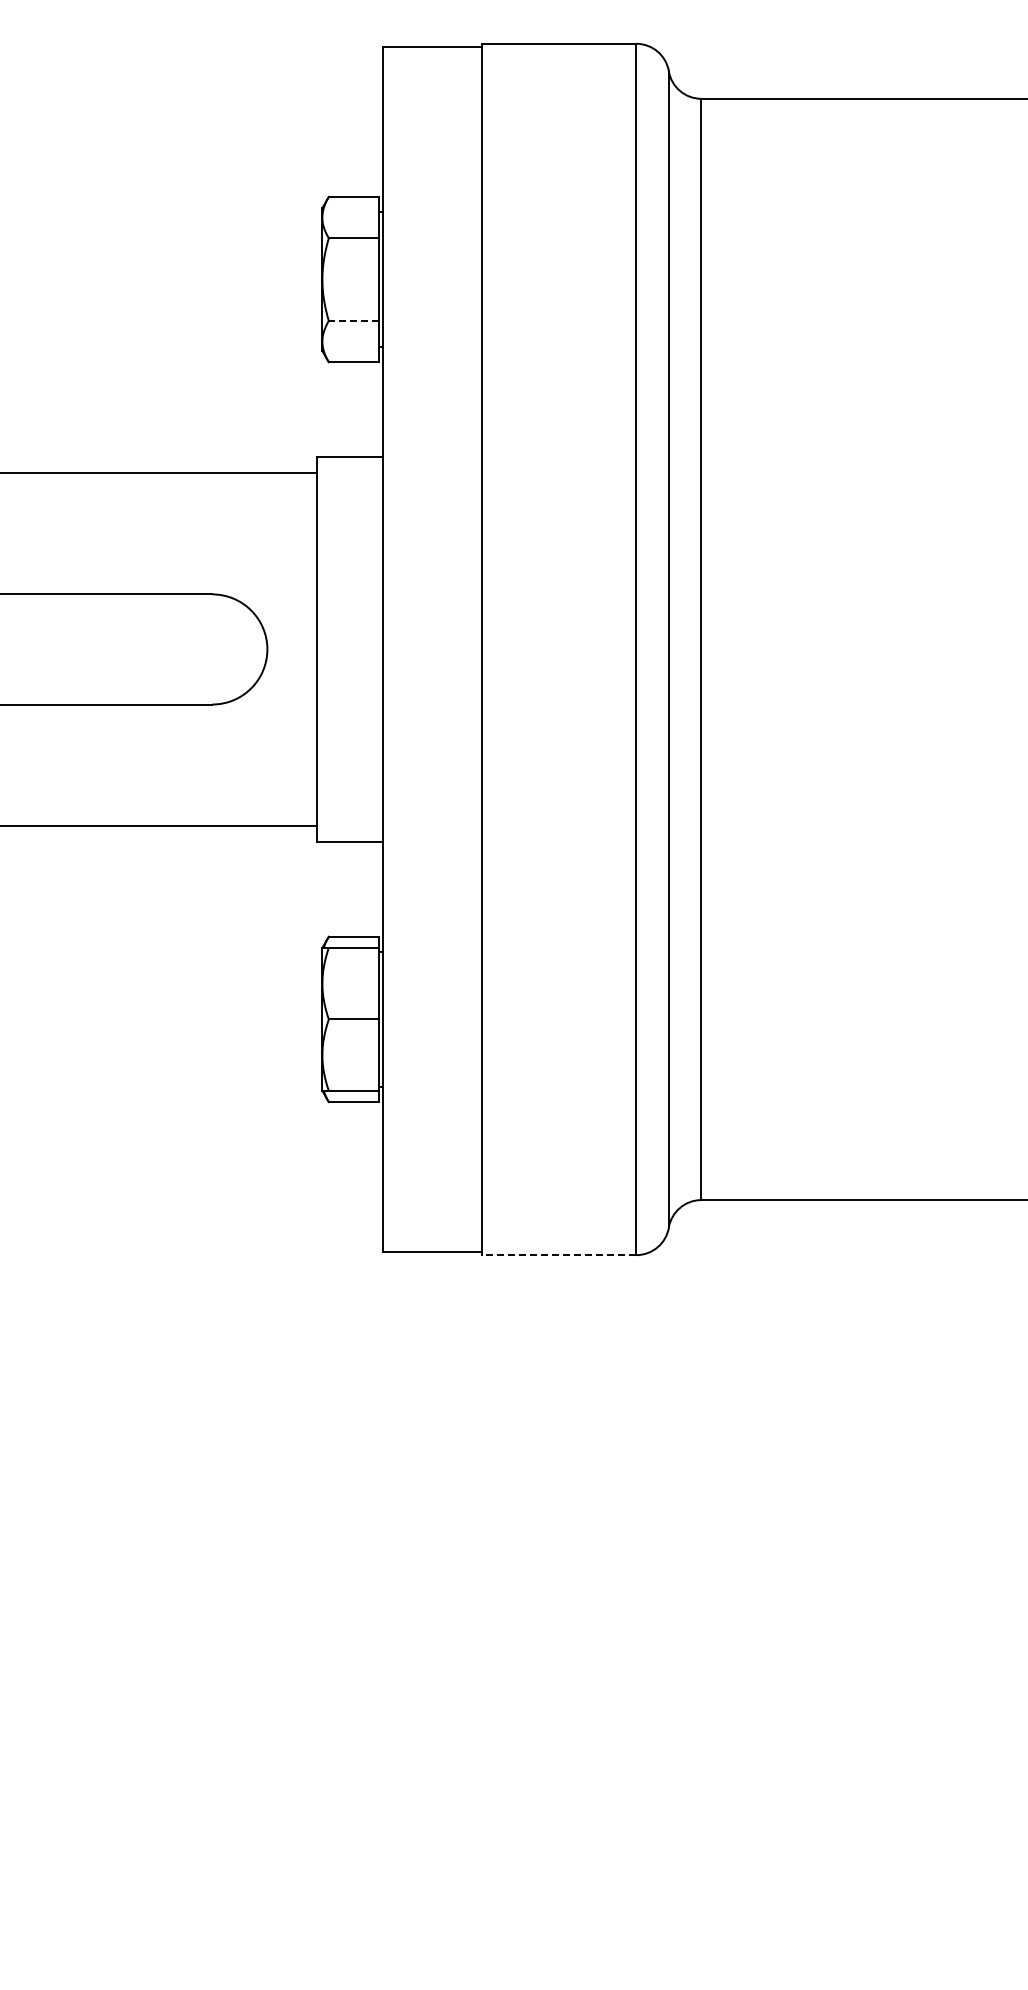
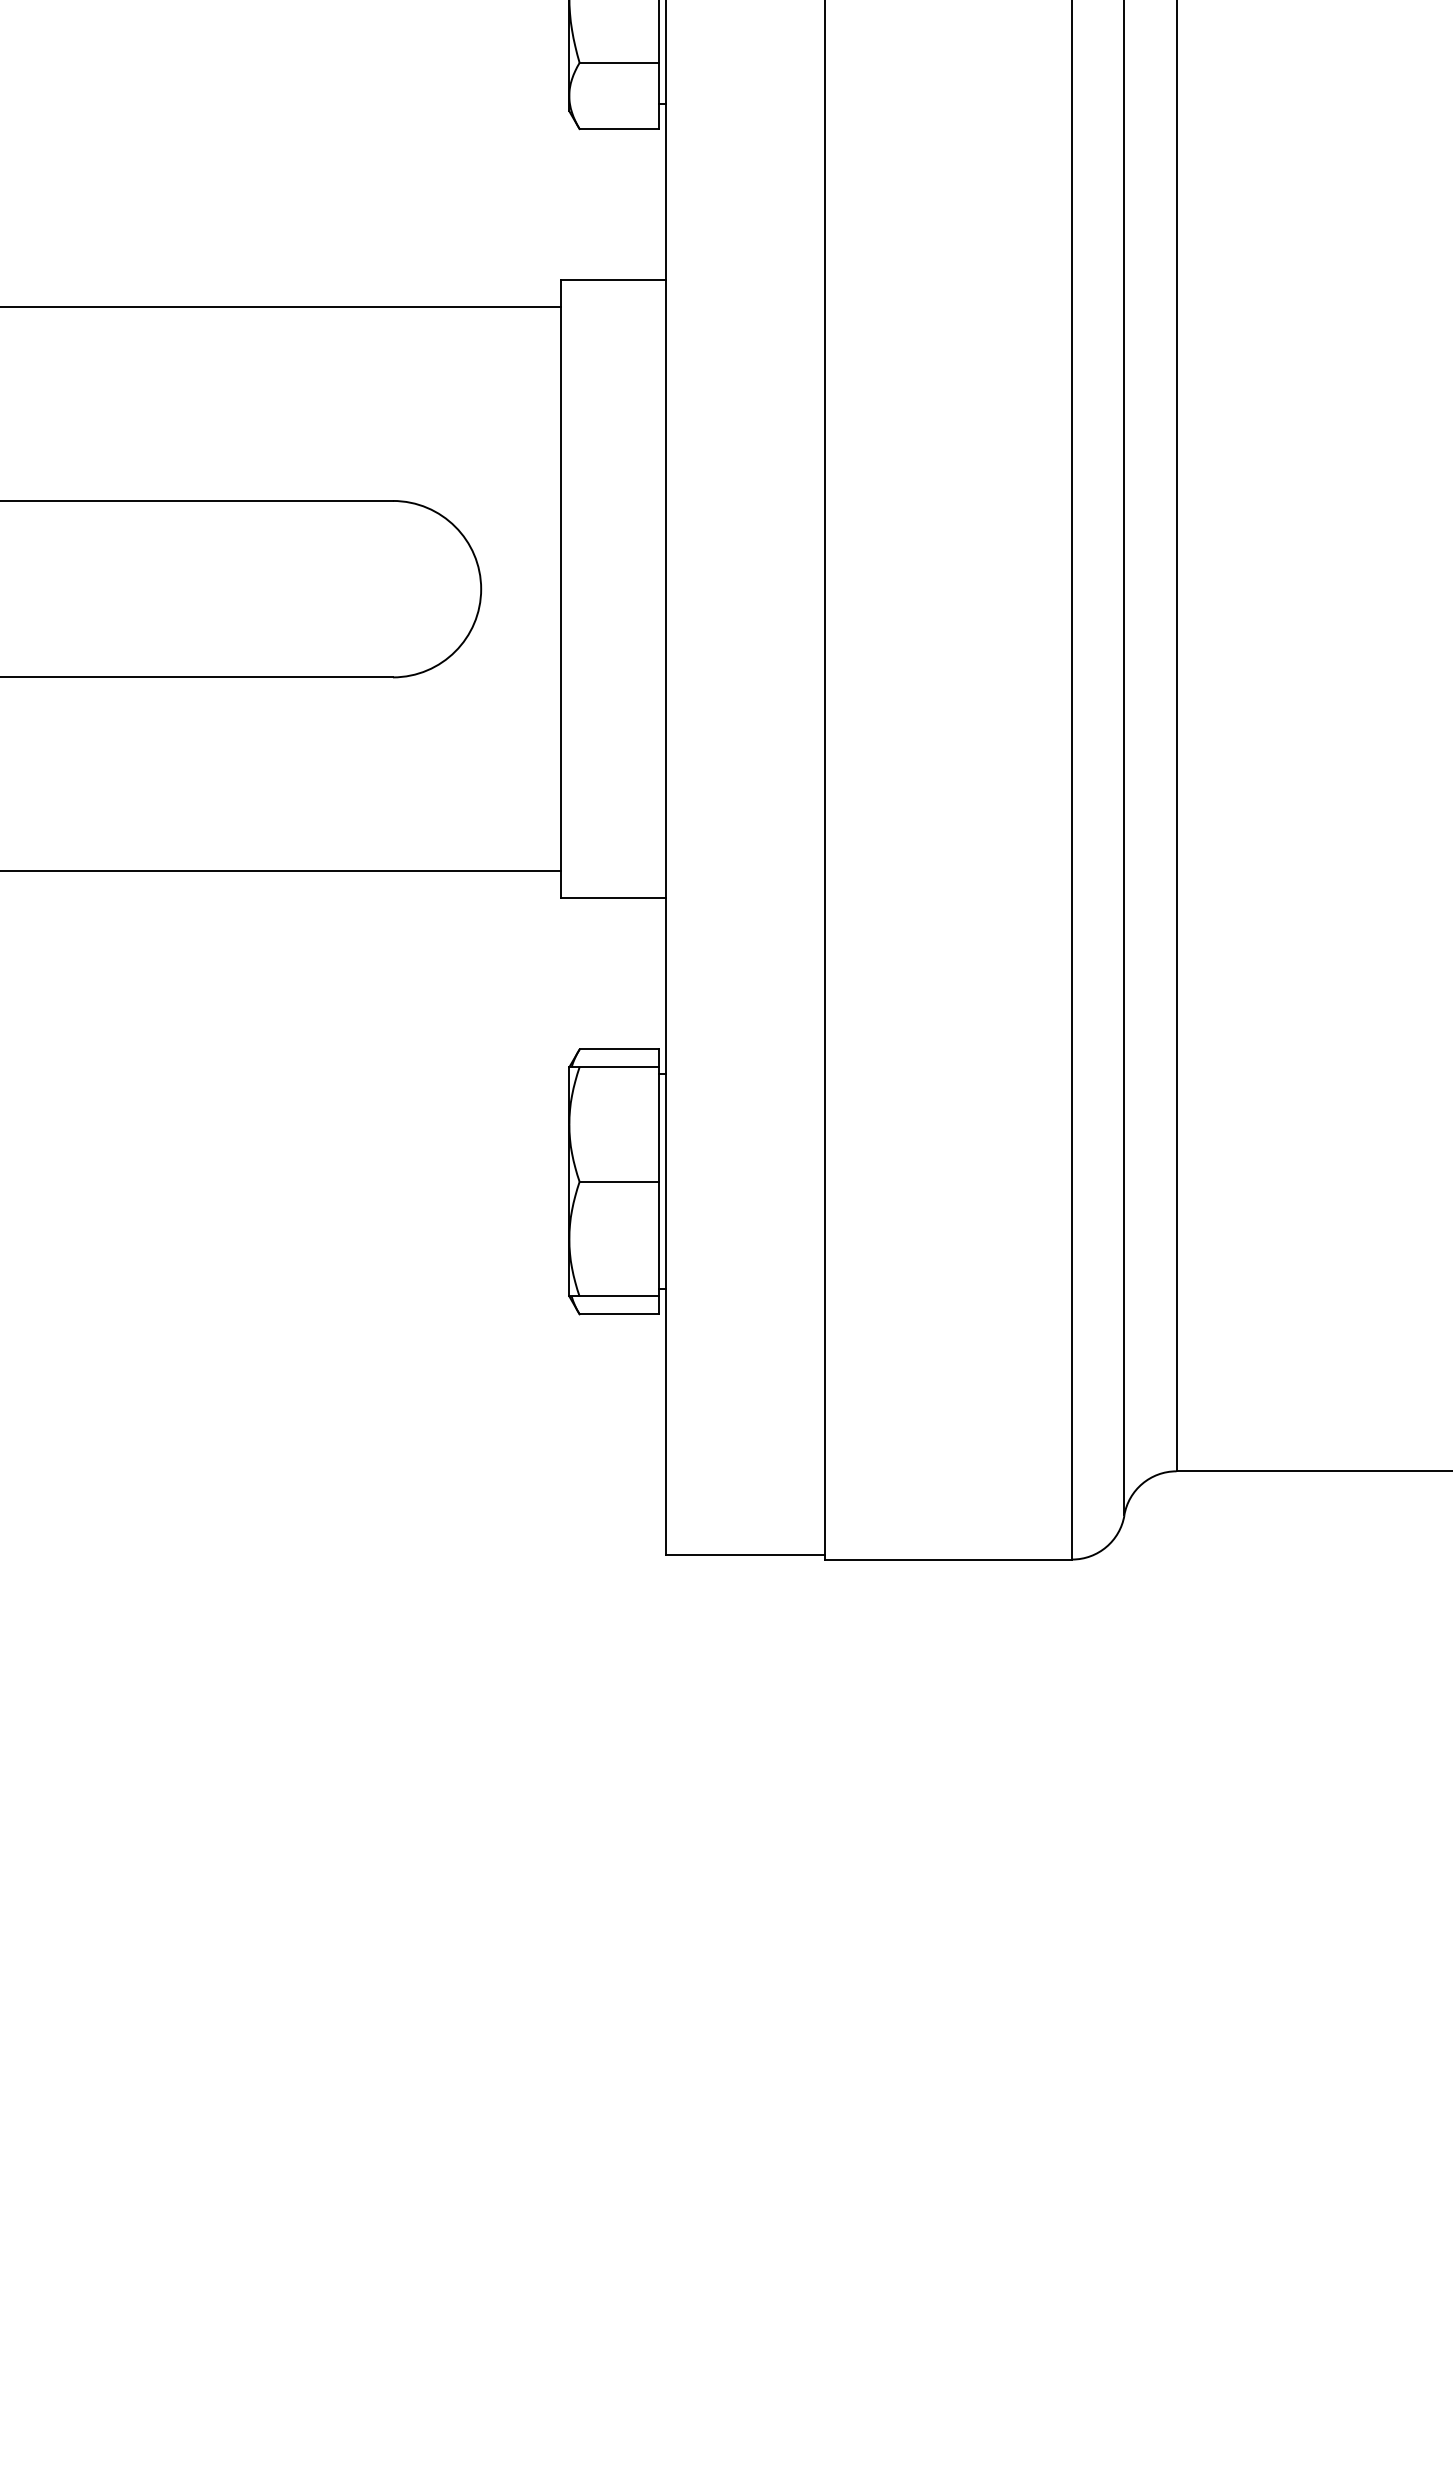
line: (353, 320) -> (619, 62), dashed -> solid
line: (558, 1255) -> (947, 1560), dashed -> solid

